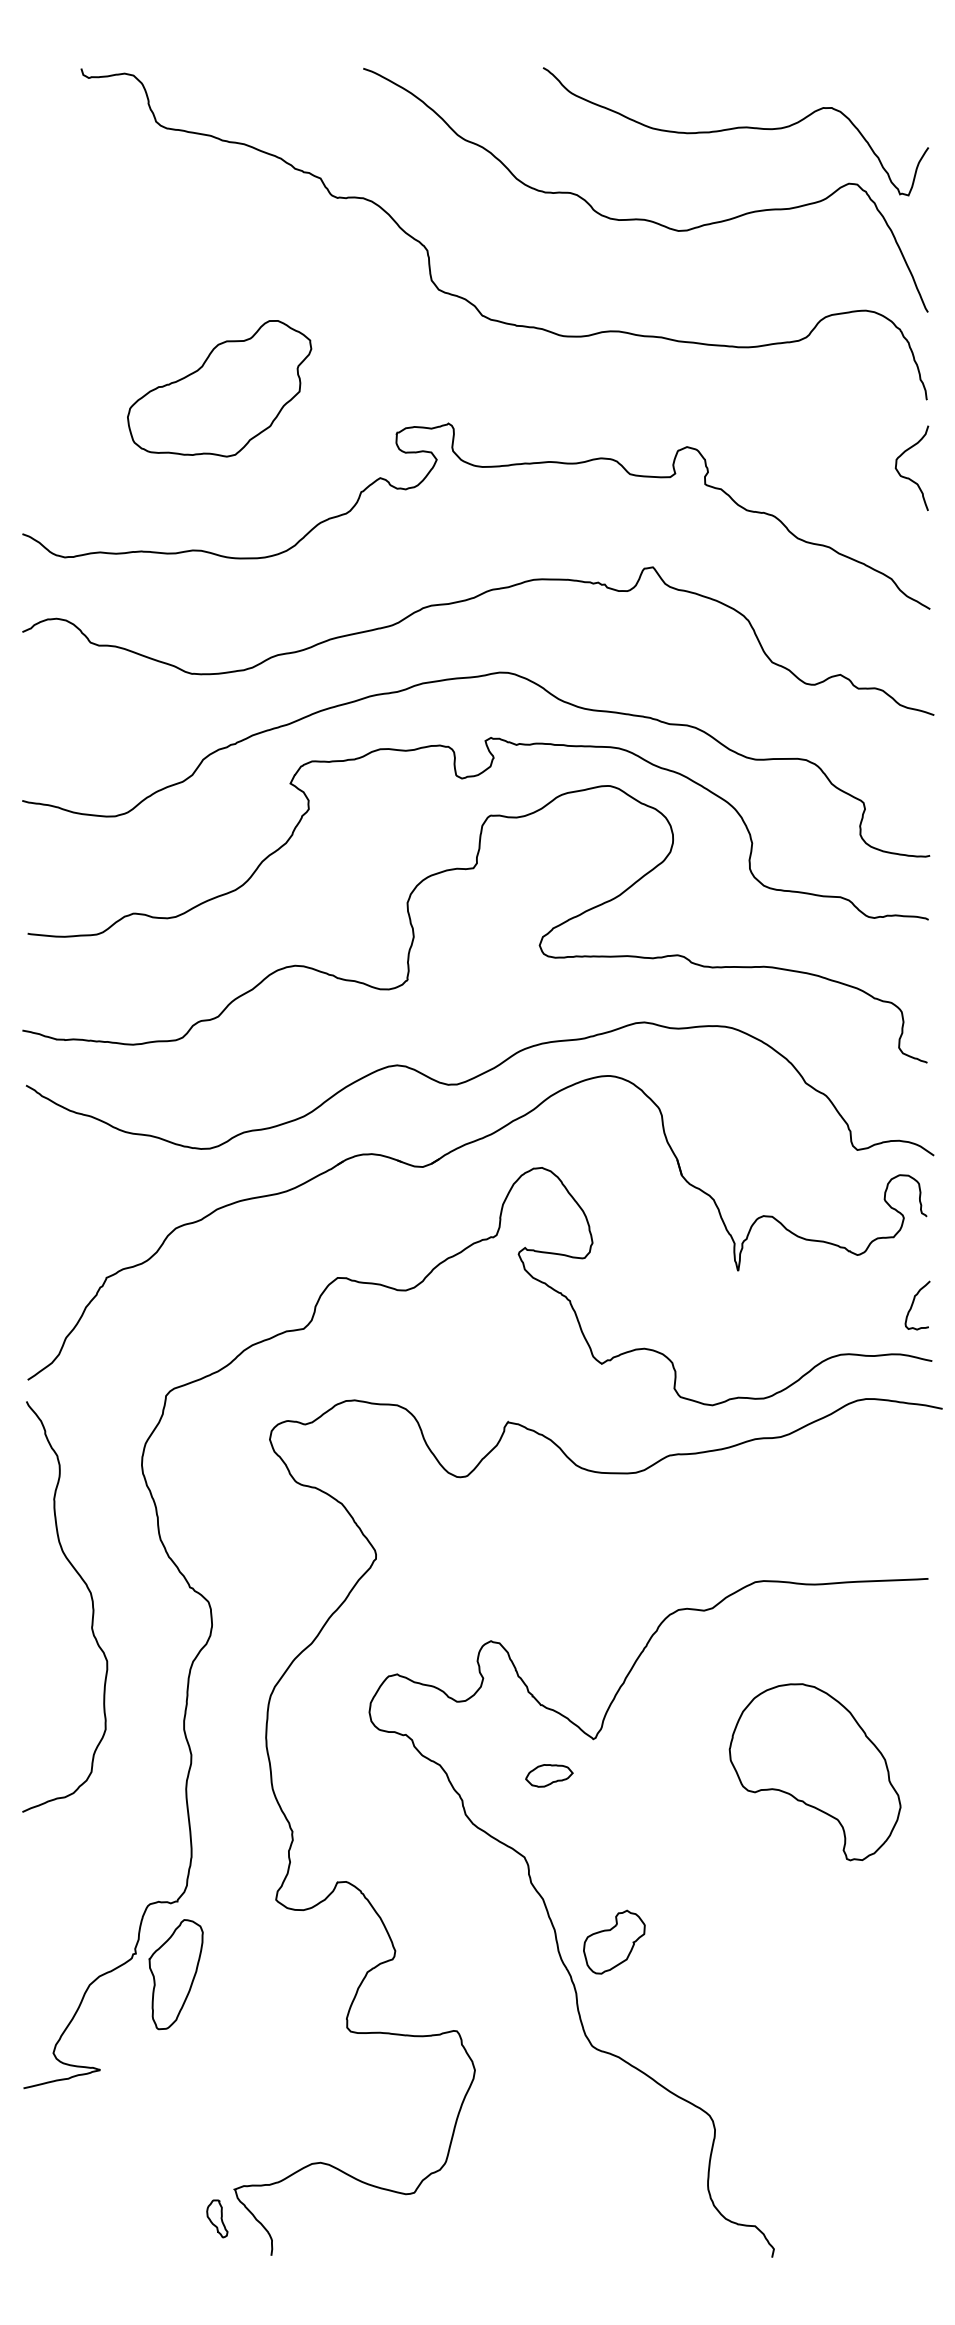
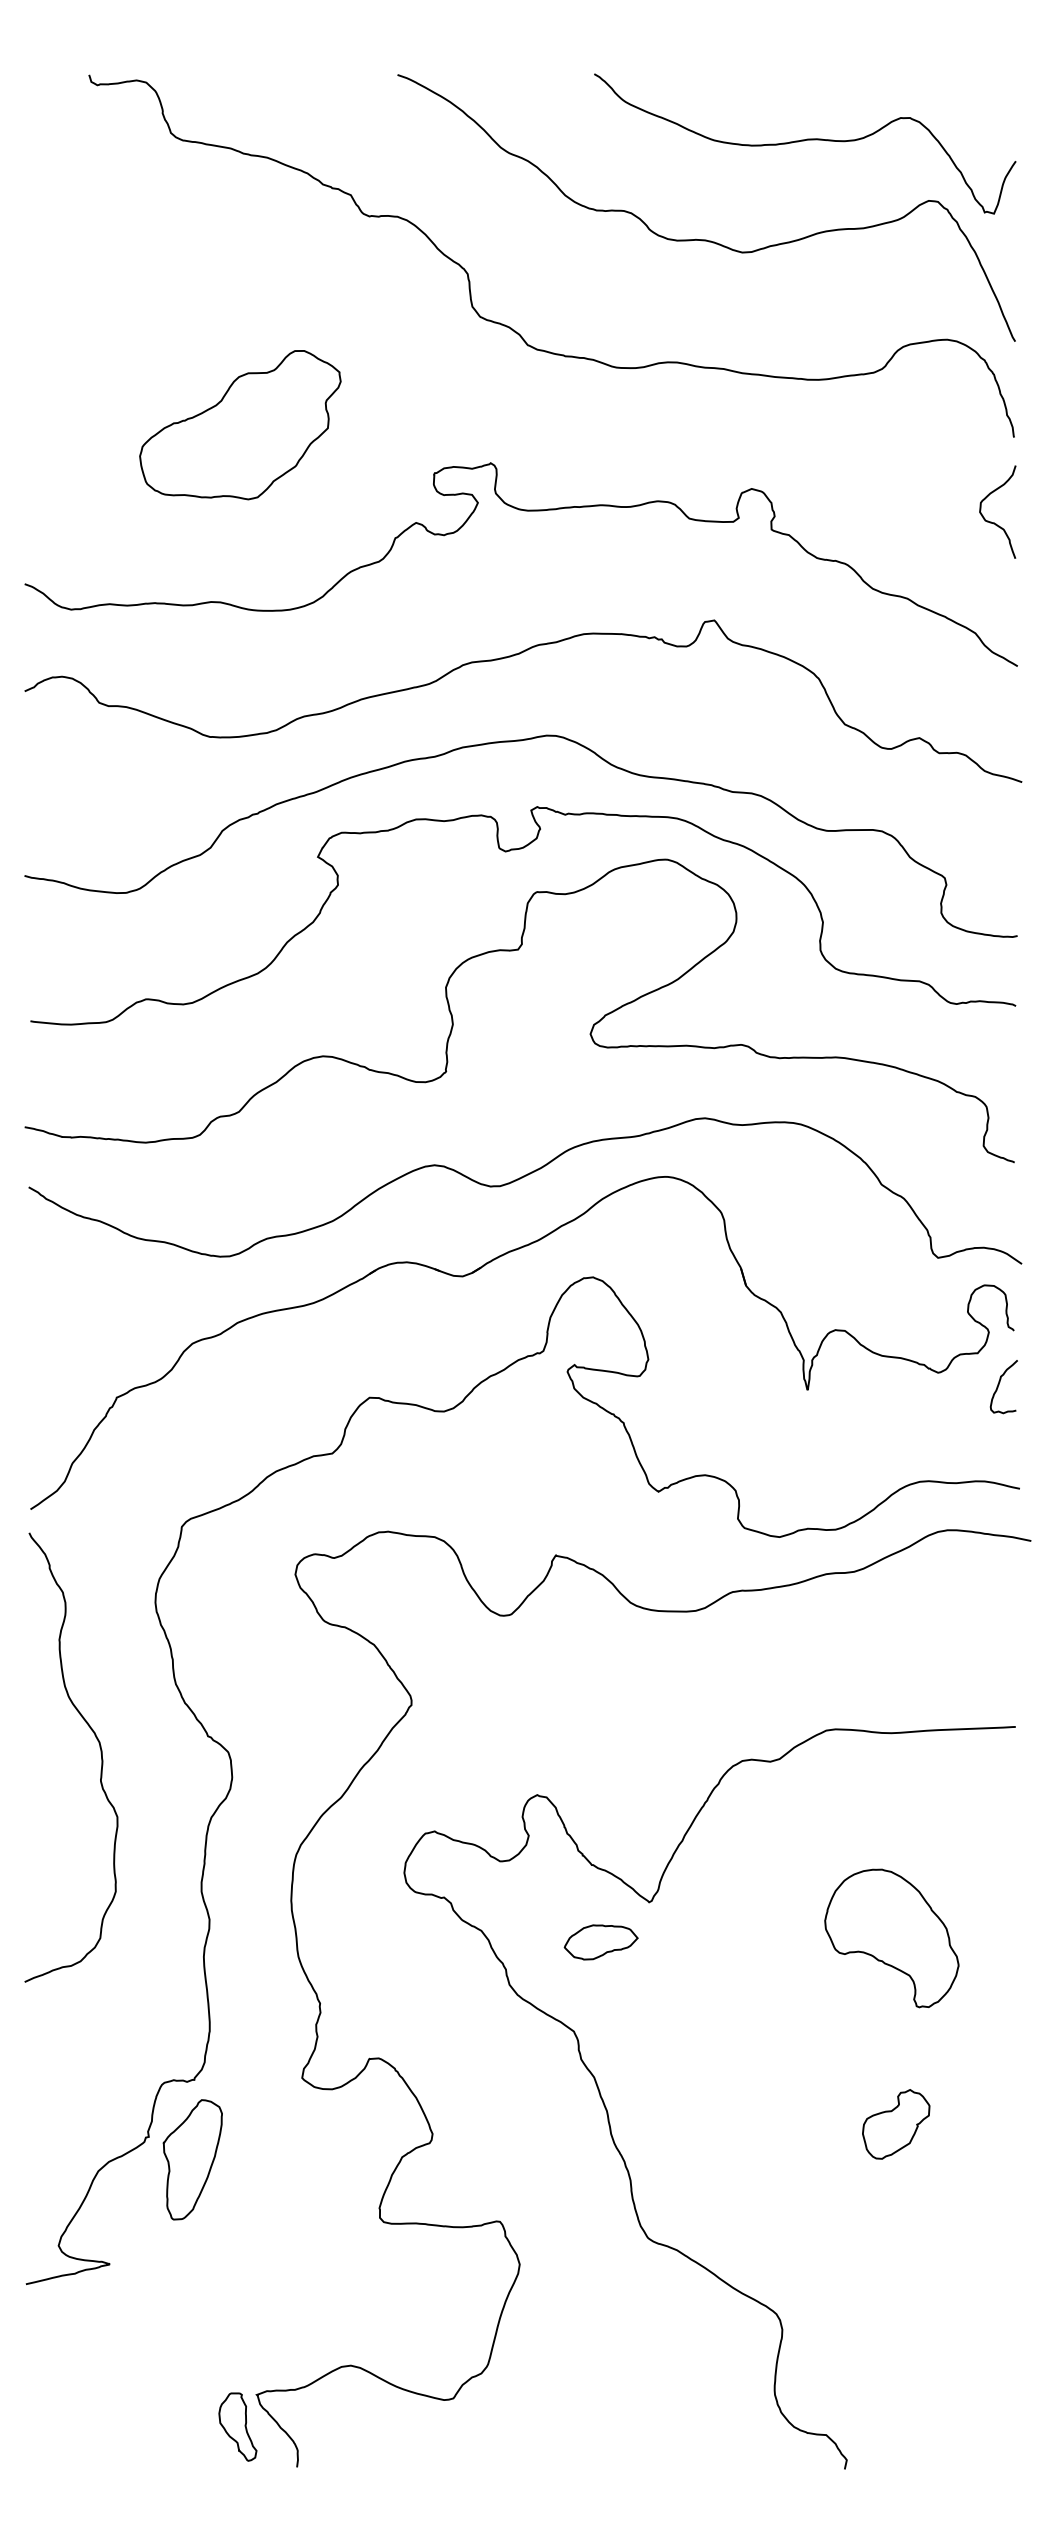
curve: (913, 1304) -> (999, 1385), moved
part: (814, 1772) -> (891, 1938), size x0.71
part: (548, 1775) -> (600, 1942), size x1.43
part: (614, 1942) -> (896, 2124), moved
part: (216, 2218) -> (237, 2426), size x1.67

